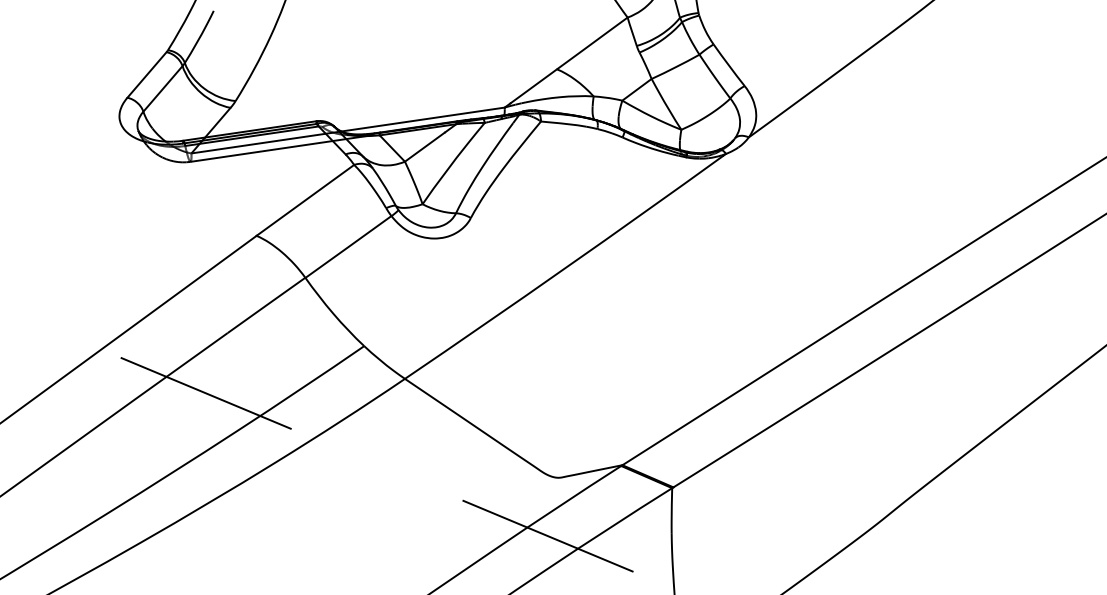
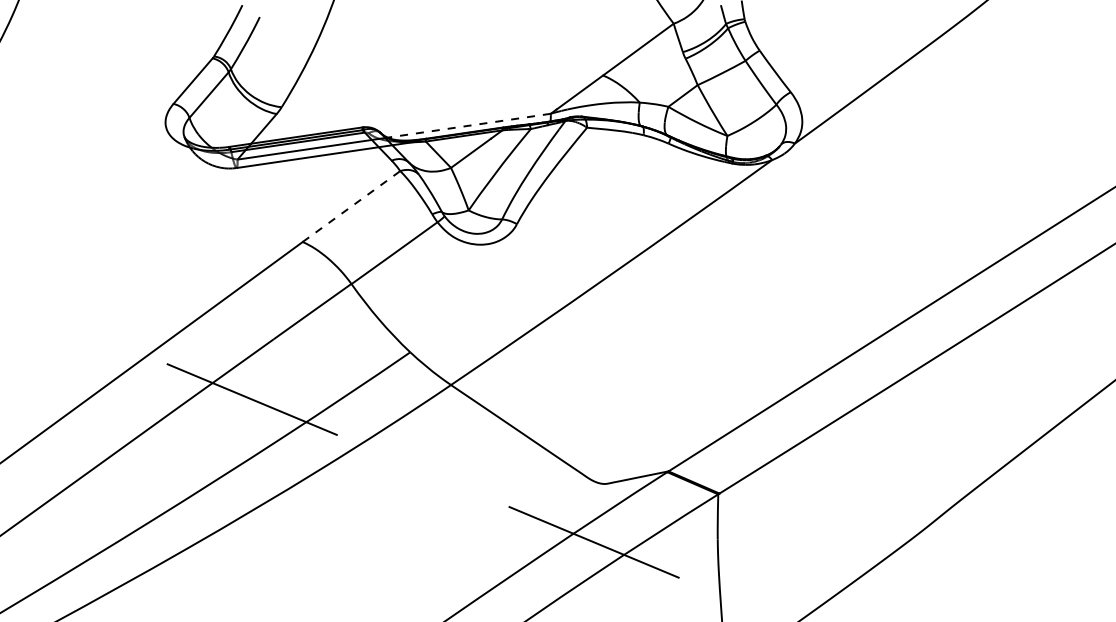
line: (422, 119) -> (468, 125), solid -> dashed
line: (305, 200) -> (351, 206), solid -> dashed

